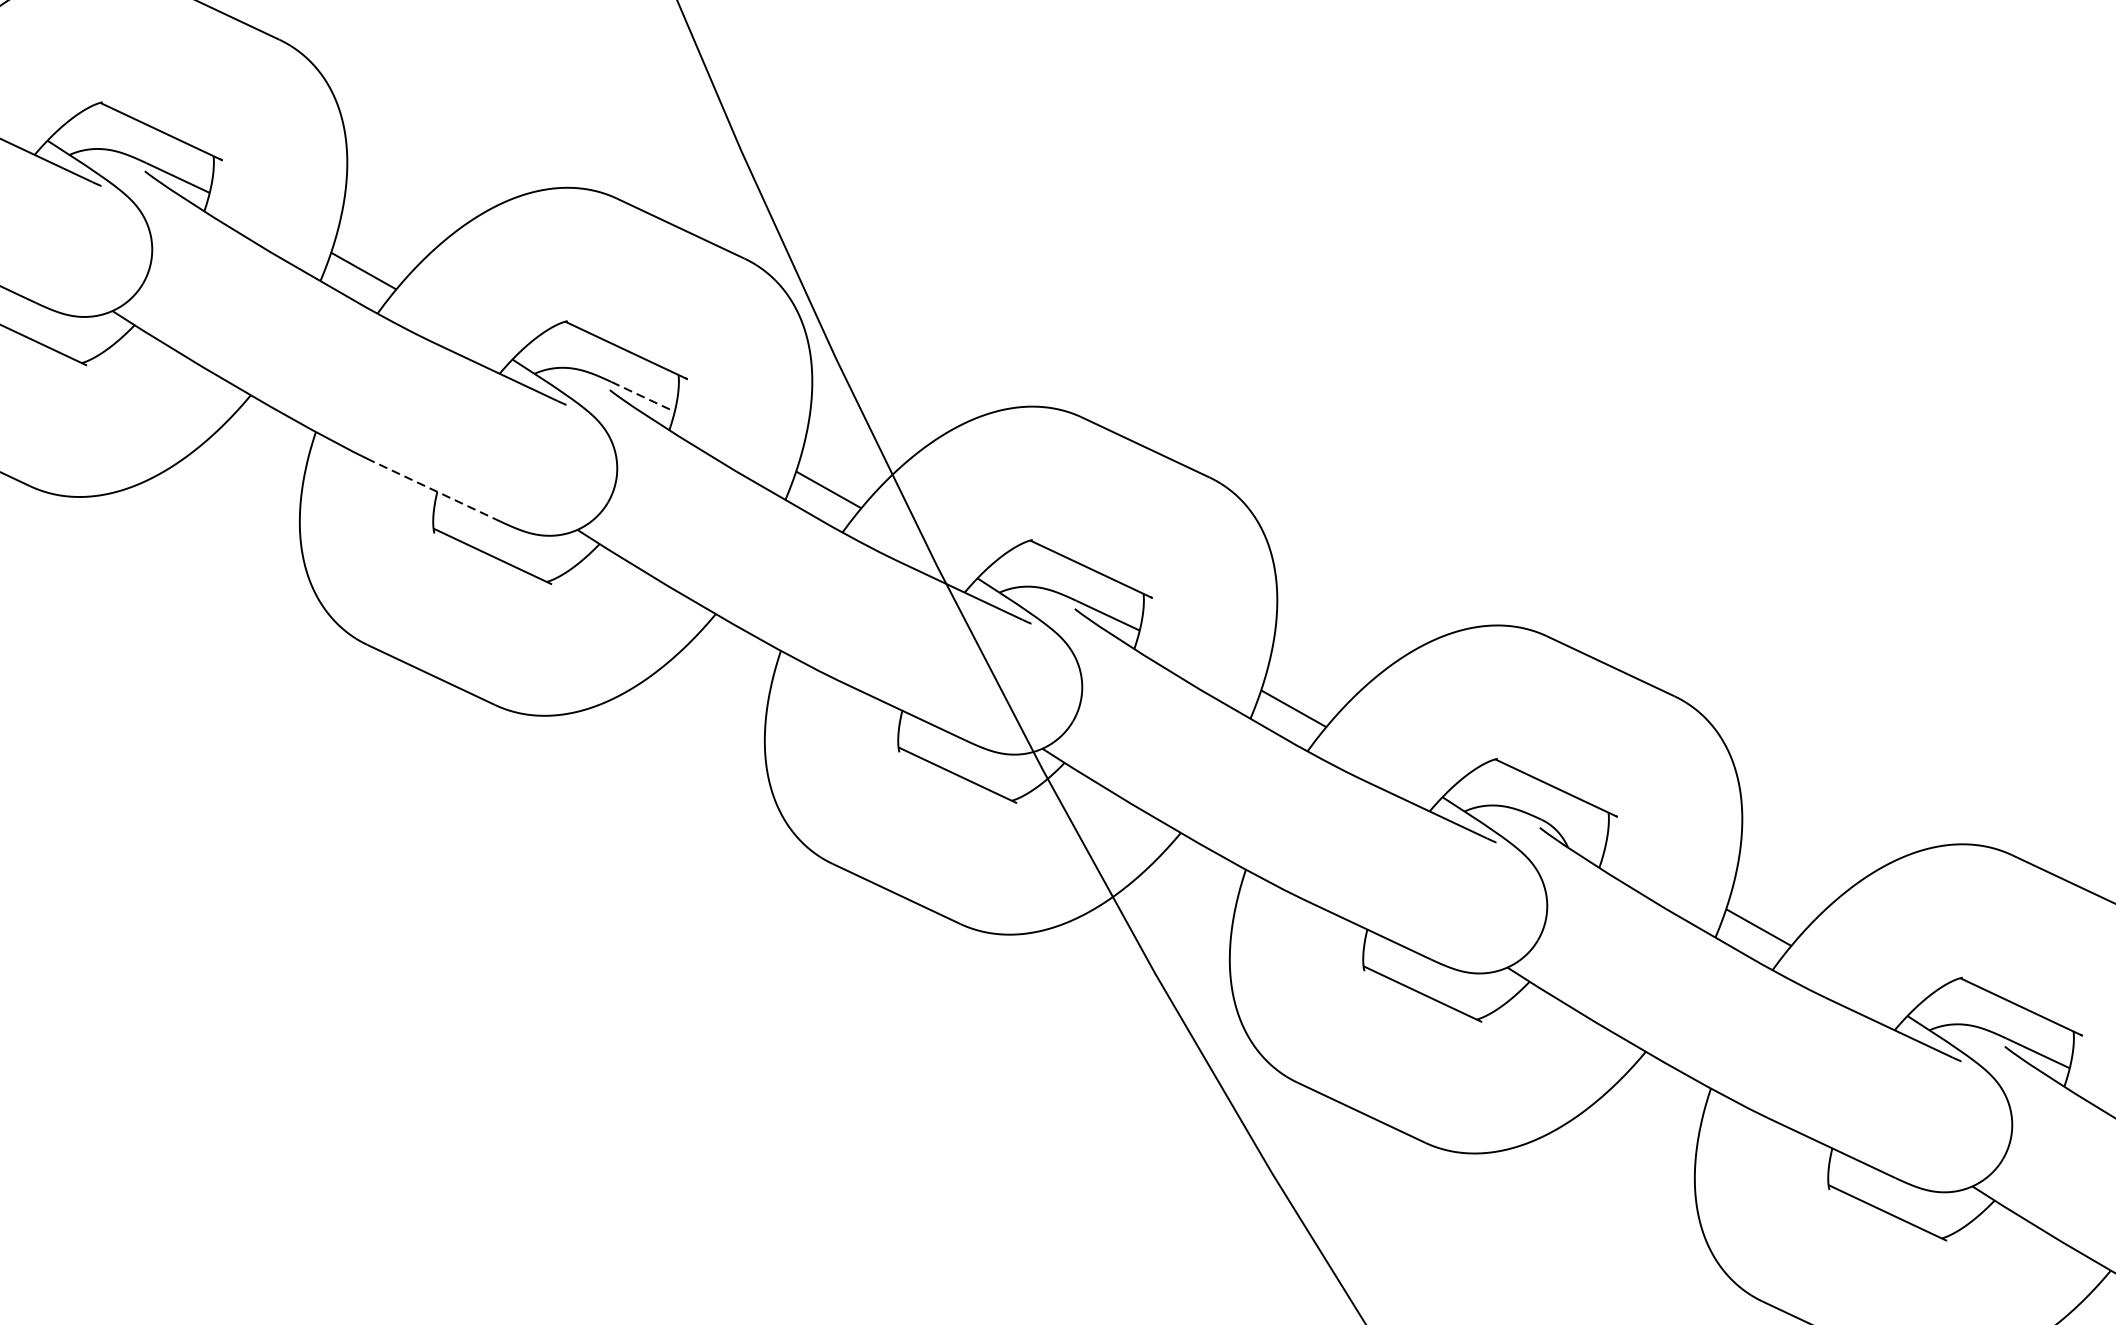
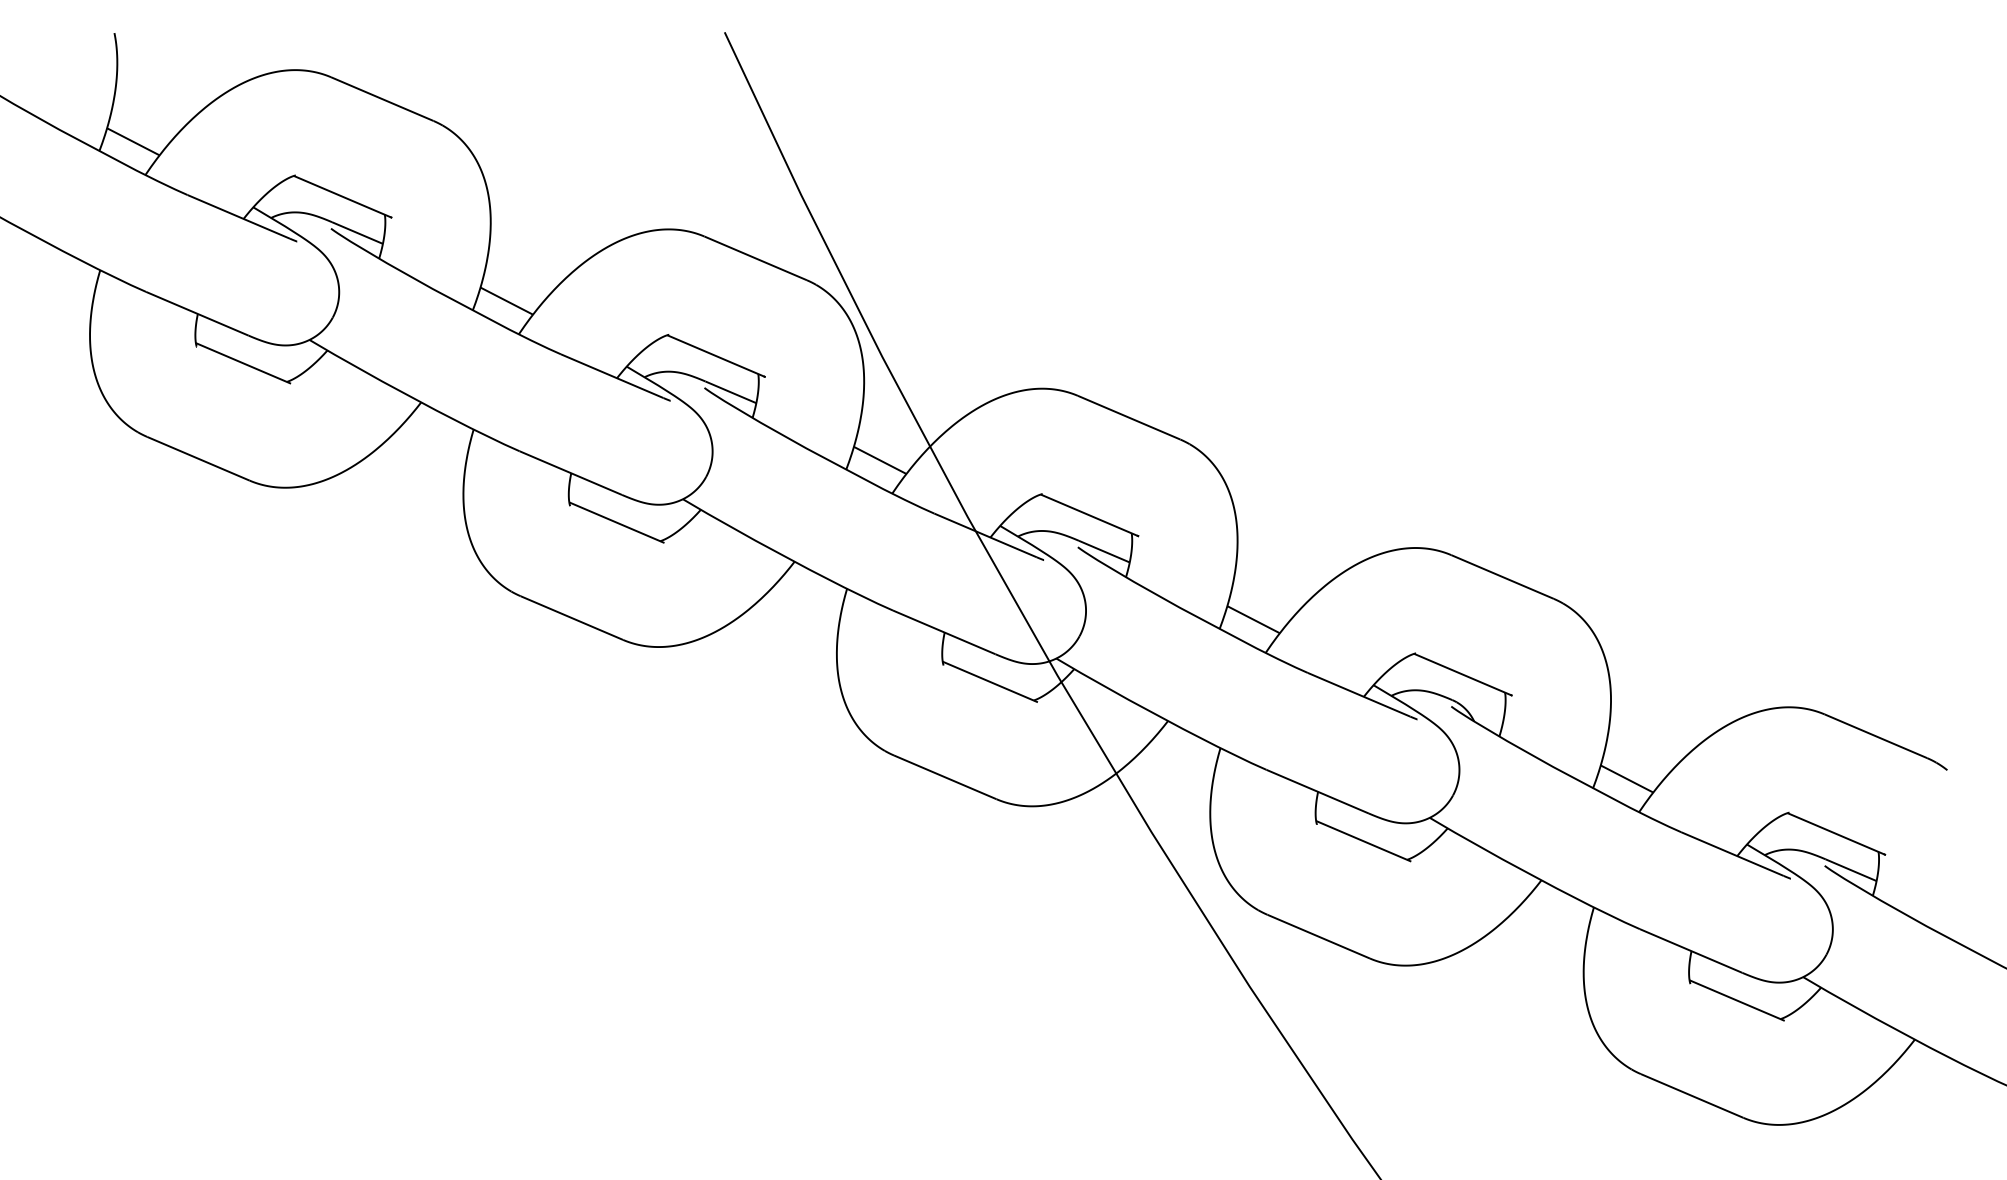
line: (642, 397) -> (730, 392), dashed -> solid
line: (436, 492) -> (570, 473), dashed -> solid

